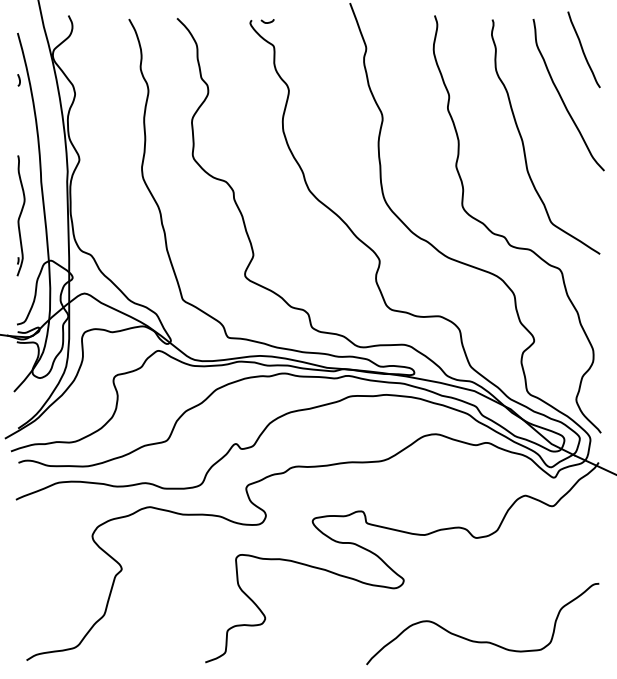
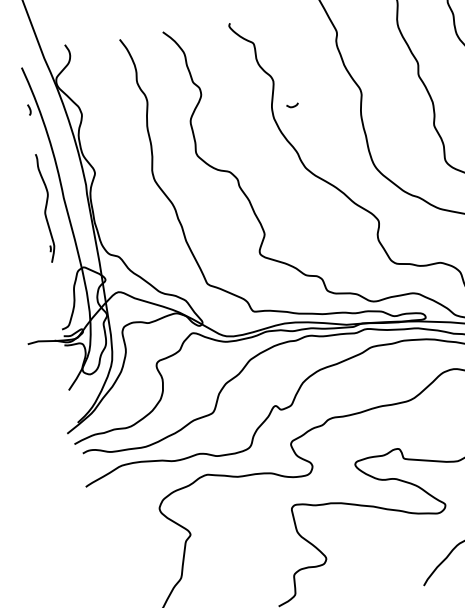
curve: (268, 21) -> (293, 105), moved
part: (20, 215) -> (46, 207), moved

